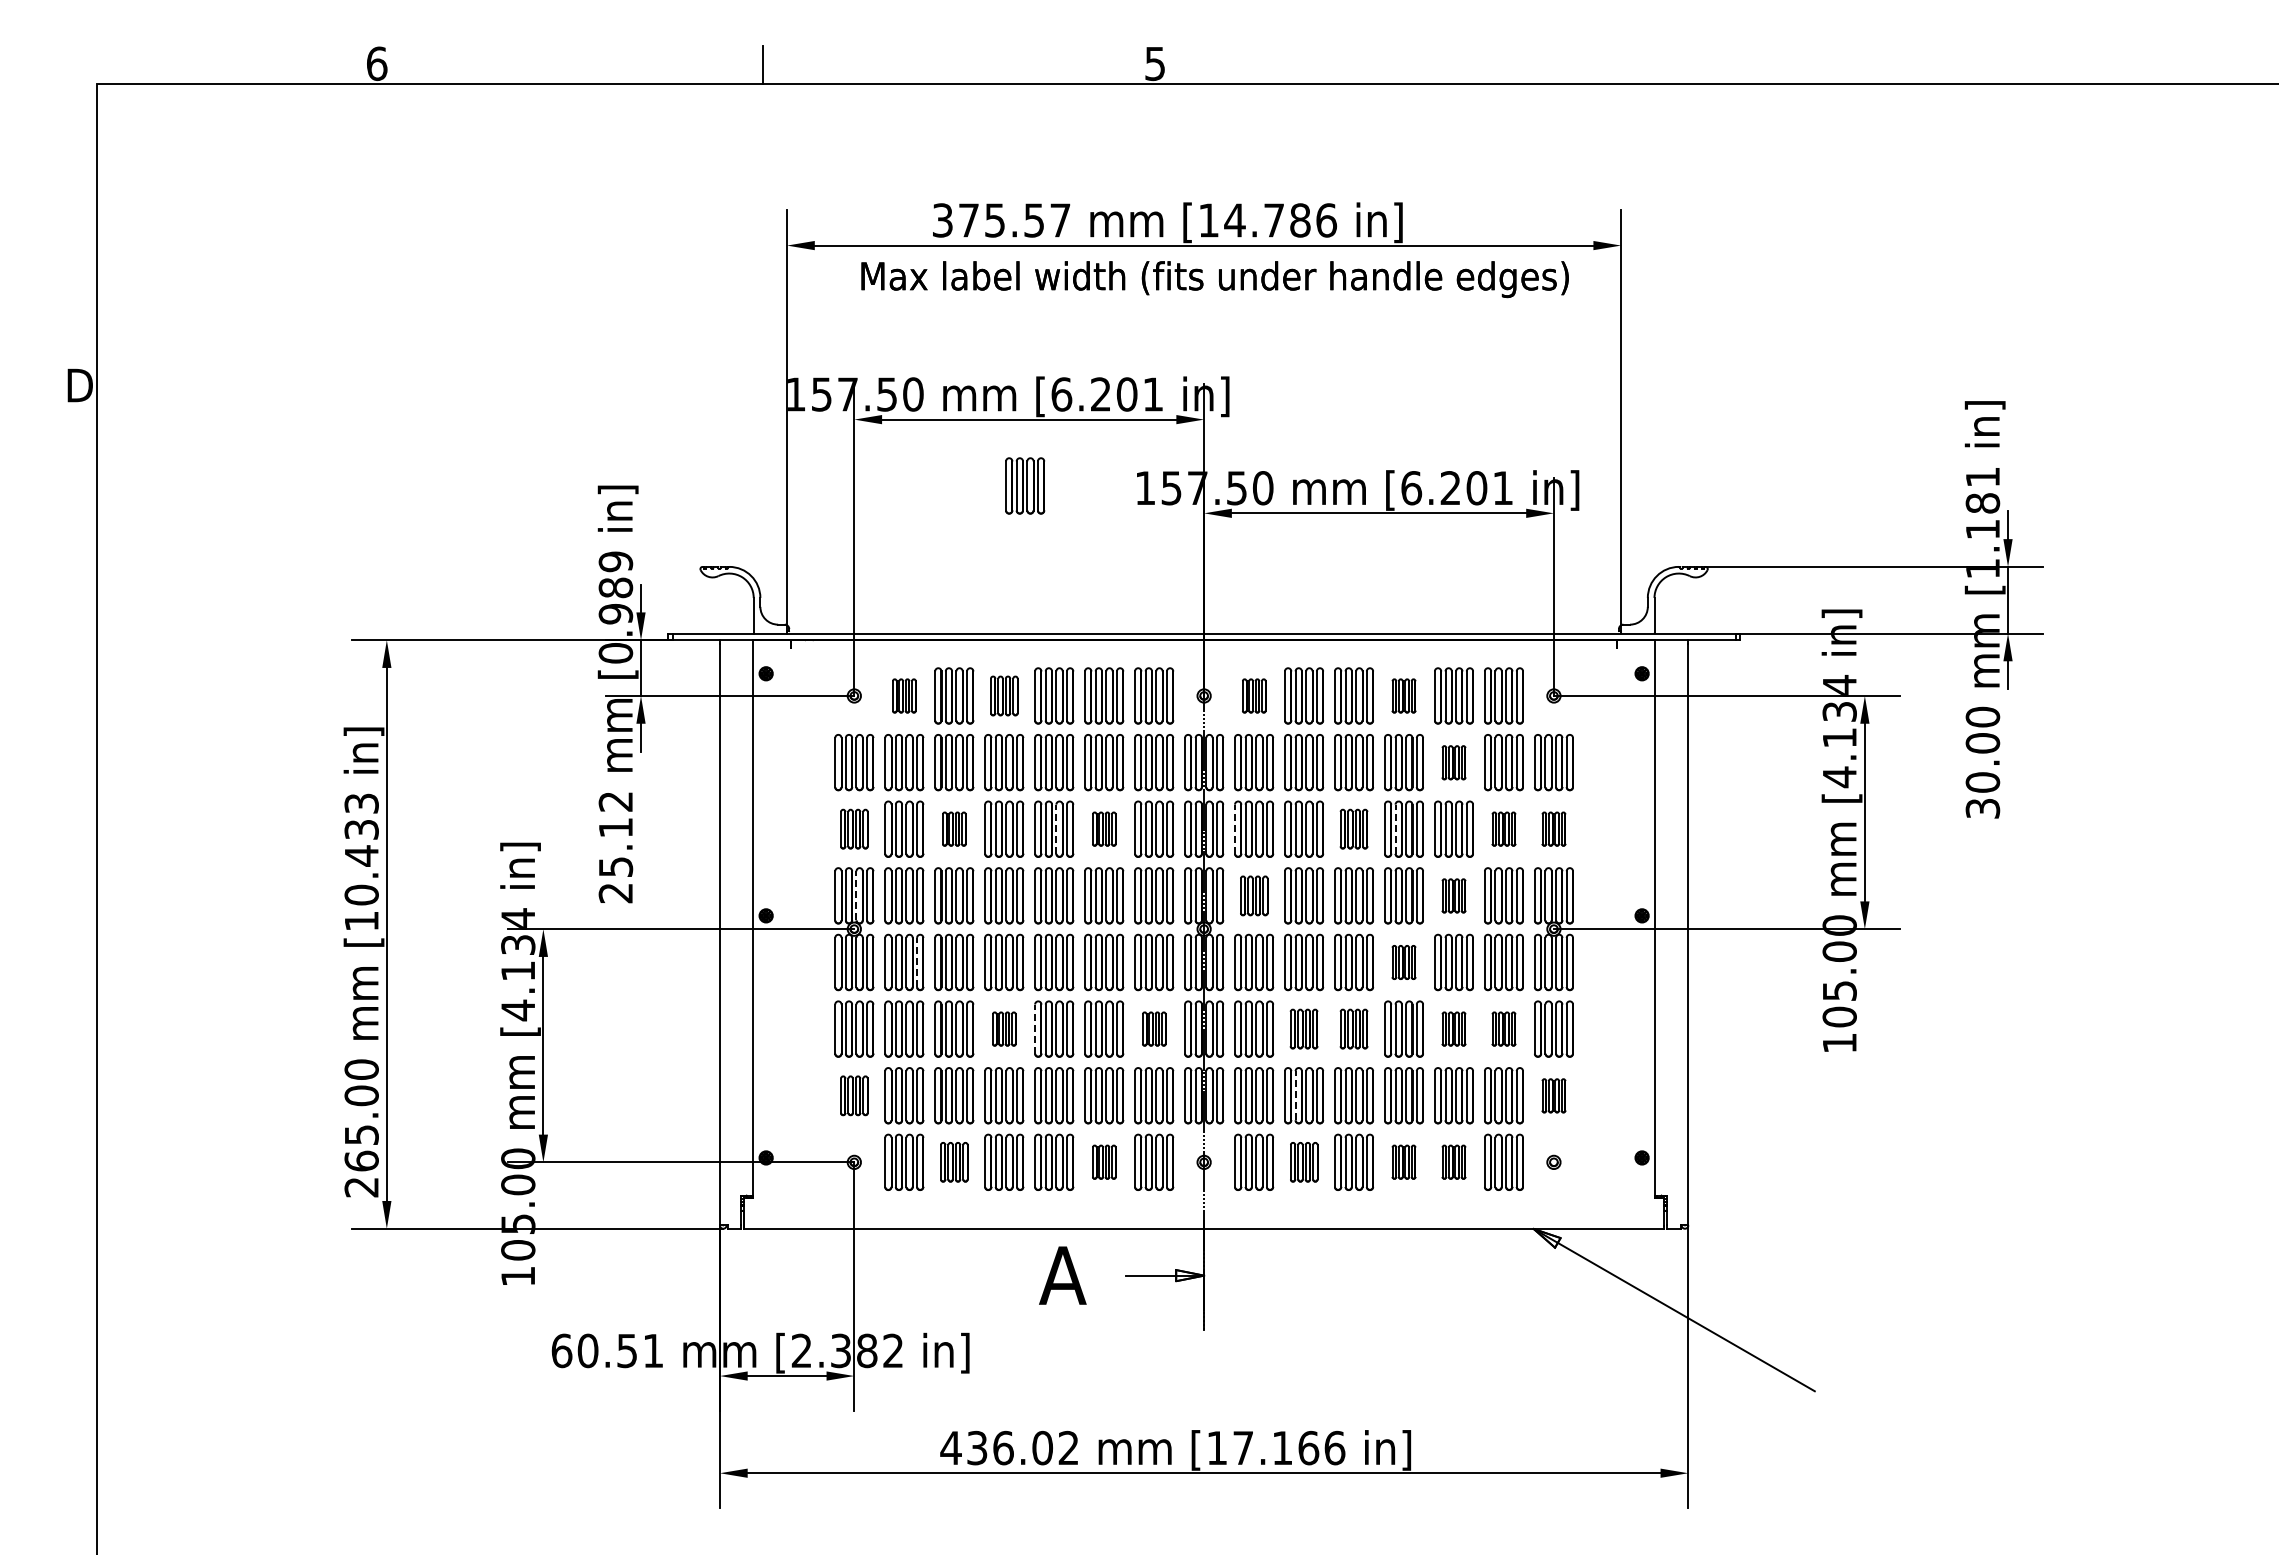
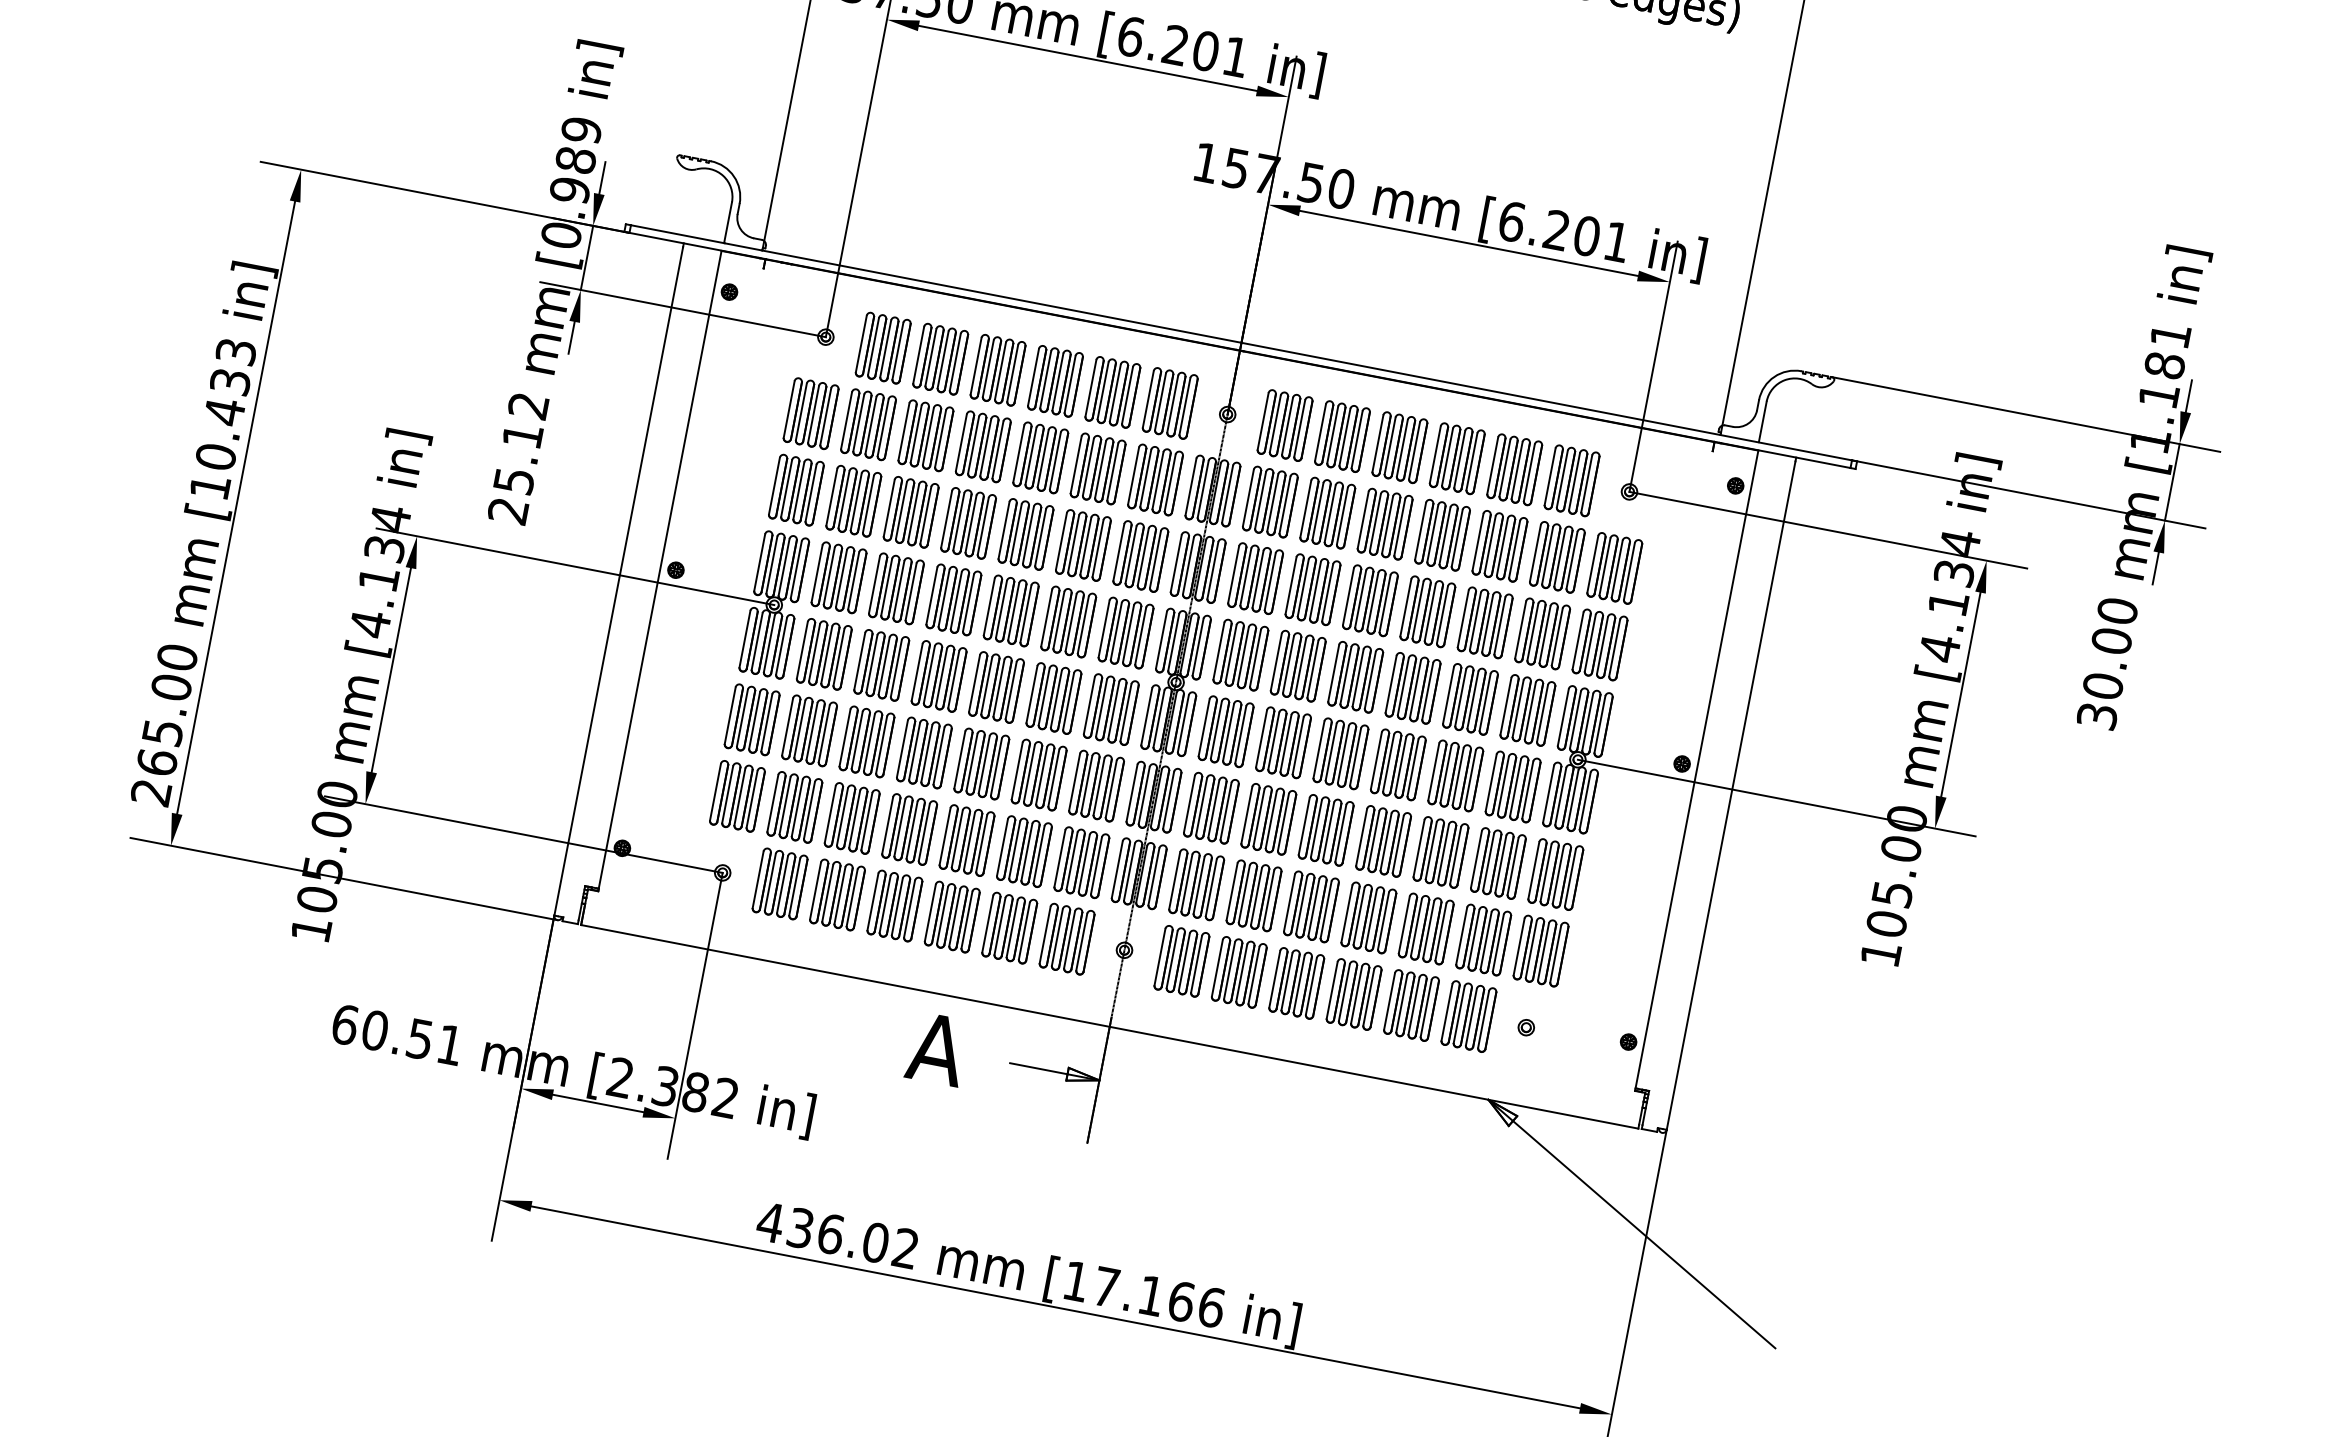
part: (1025, 485) -> (1069, 133), removed
part: (904, 695) -> (883, 347), size x1.67
part: (1004, 695) -> (998, 369), size x1.43
part: (1254, 695) -> (1285, 425), size x1.67
part: (1403, 695) -> (1456, 458), size x1.67
part: (1453, 762) -> (1499, 546), size x1.67
part: (854, 828) -> (796, 489), size x1.43
part: (954, 828) -> (911, 511), size x1.67
part: (1104, 828) -> (1083, 544), size x1.67
part: (1353, 828) -> (1369, 599), size x1.43
part: (1503, 828) -> (1542, 632), size x1.67
part: (1553, 828) -> (1599, 644), size x1.67
line: (1056, 829) -> (1028, 535), dashed -> solid
line: (1235, 829) -> (1234, 574), dashed -> solid
line: (1395, 829) -> (1417, 610), dashed -> solid
line: (856, 895) -> (784, 566), dashed -> solid
part: (1254, 895) -> (1241, 654), size x1.43
part: (1453, 895) -> (1470, 698), size x1.67
line: (917, 962) -> (839, 657), dashed -> solid
part: (1403, 962) -> (1397, 764), size x1.67
part: (1004, 1028) -> (924, 752), size x1.67
part: (1154, 1028) -> (1097, 785), size x1.67
part: (1303, 1028) -> (1268, 818), size x1.43
part: (1353, 1028) -> (1325, 829), size x1.43
part: (1453, 1028) -> (1440, 851), size x1.67
part: (1503, 1028) -> (1498, 862), size x1.67
line: (1035, 1029) -> (960, 760), dashed -> solid
part: (854, 1095) -> (737, 796), size x1.43
line: (1295, 1095) -> (1244, 893), dashed -> solid
part: (1553, 1095) -> (1540, 950), size x1.67
part: (954, 1161) -> (837, 894), size x1.43
part: (1104, 1161) -> (1010, 927), size x1.67
part: (1304, 1161) -> (1240, 971), size x1.43
part: (1403, 1161) -> (1353, 993), size x1.67
part: (1453, 1161) -> (1411, 1004), size x1.67

